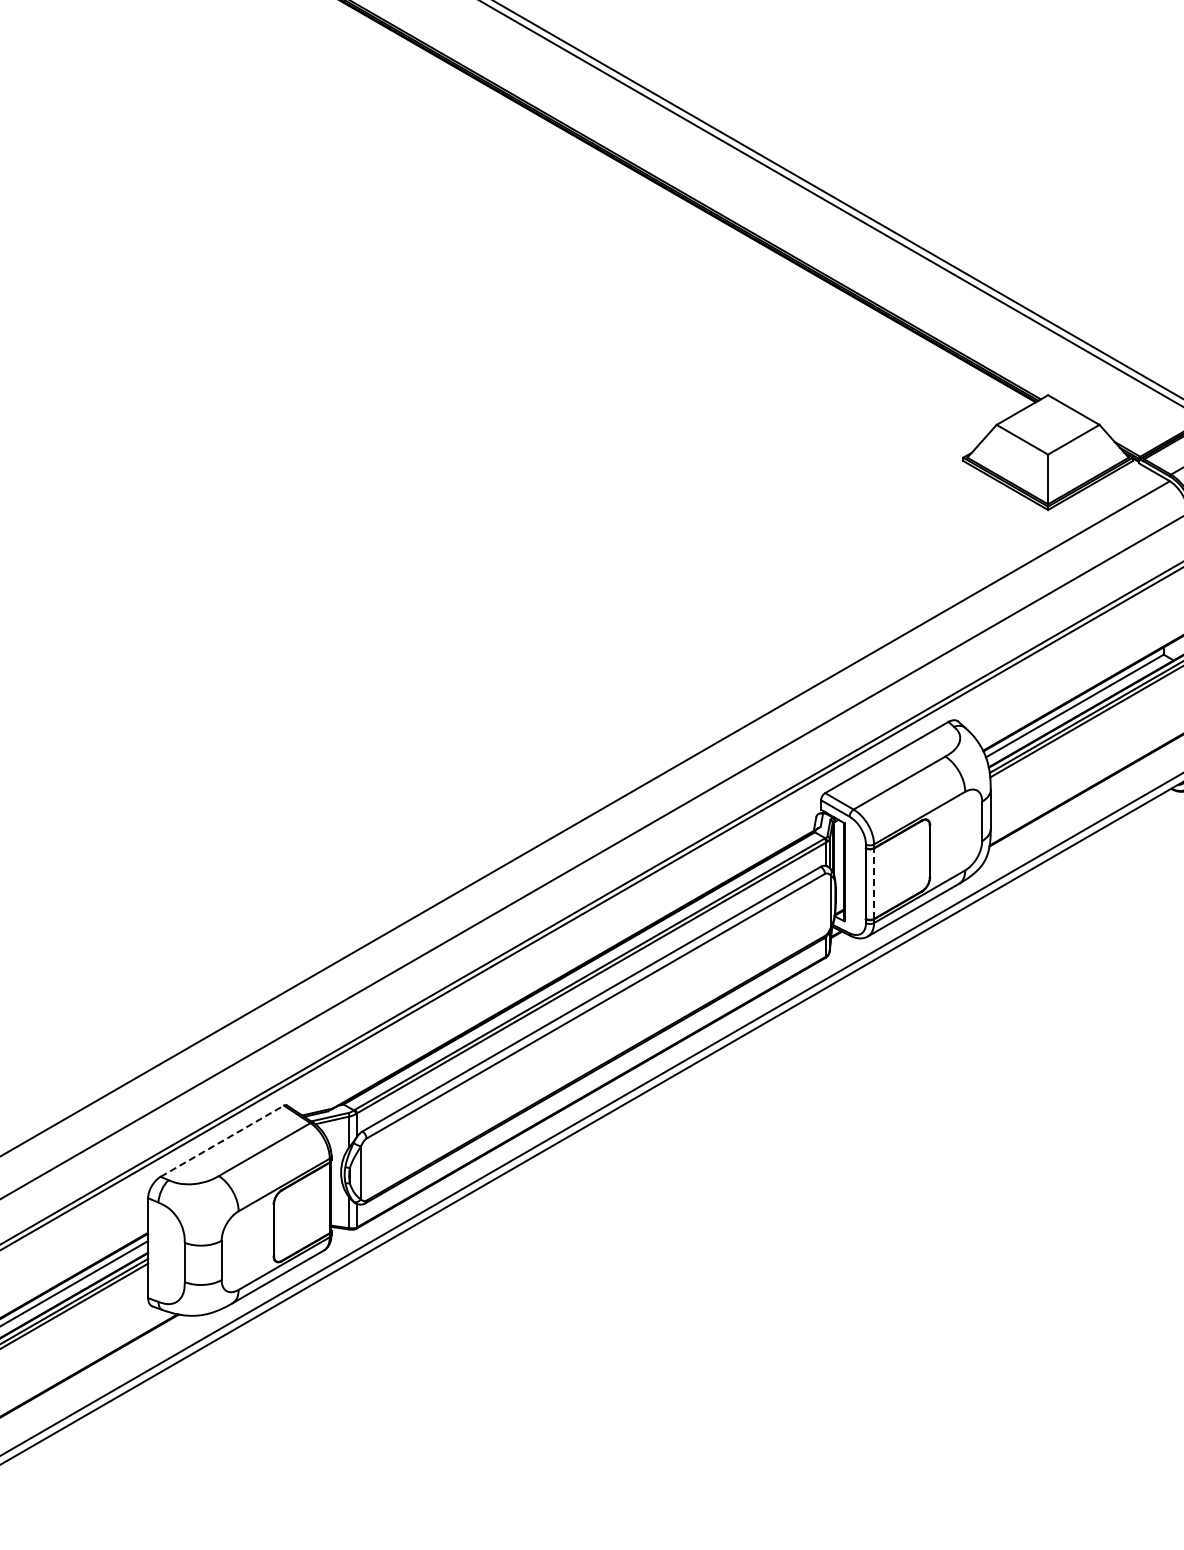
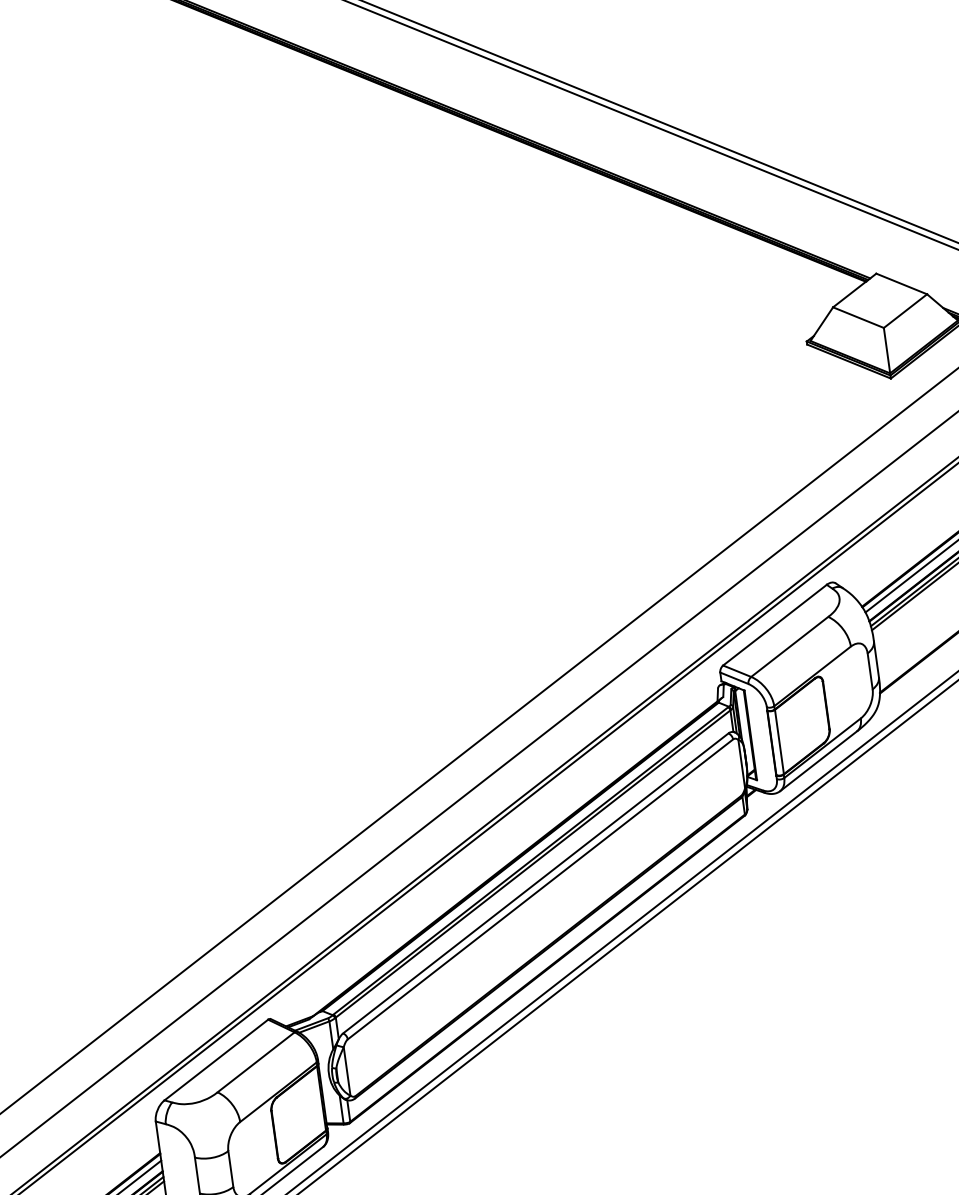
line: (874, 883) -> (779, 741), dashed -> solid
line: (222, 1140) -> (216, 1059), dashed -> solid

